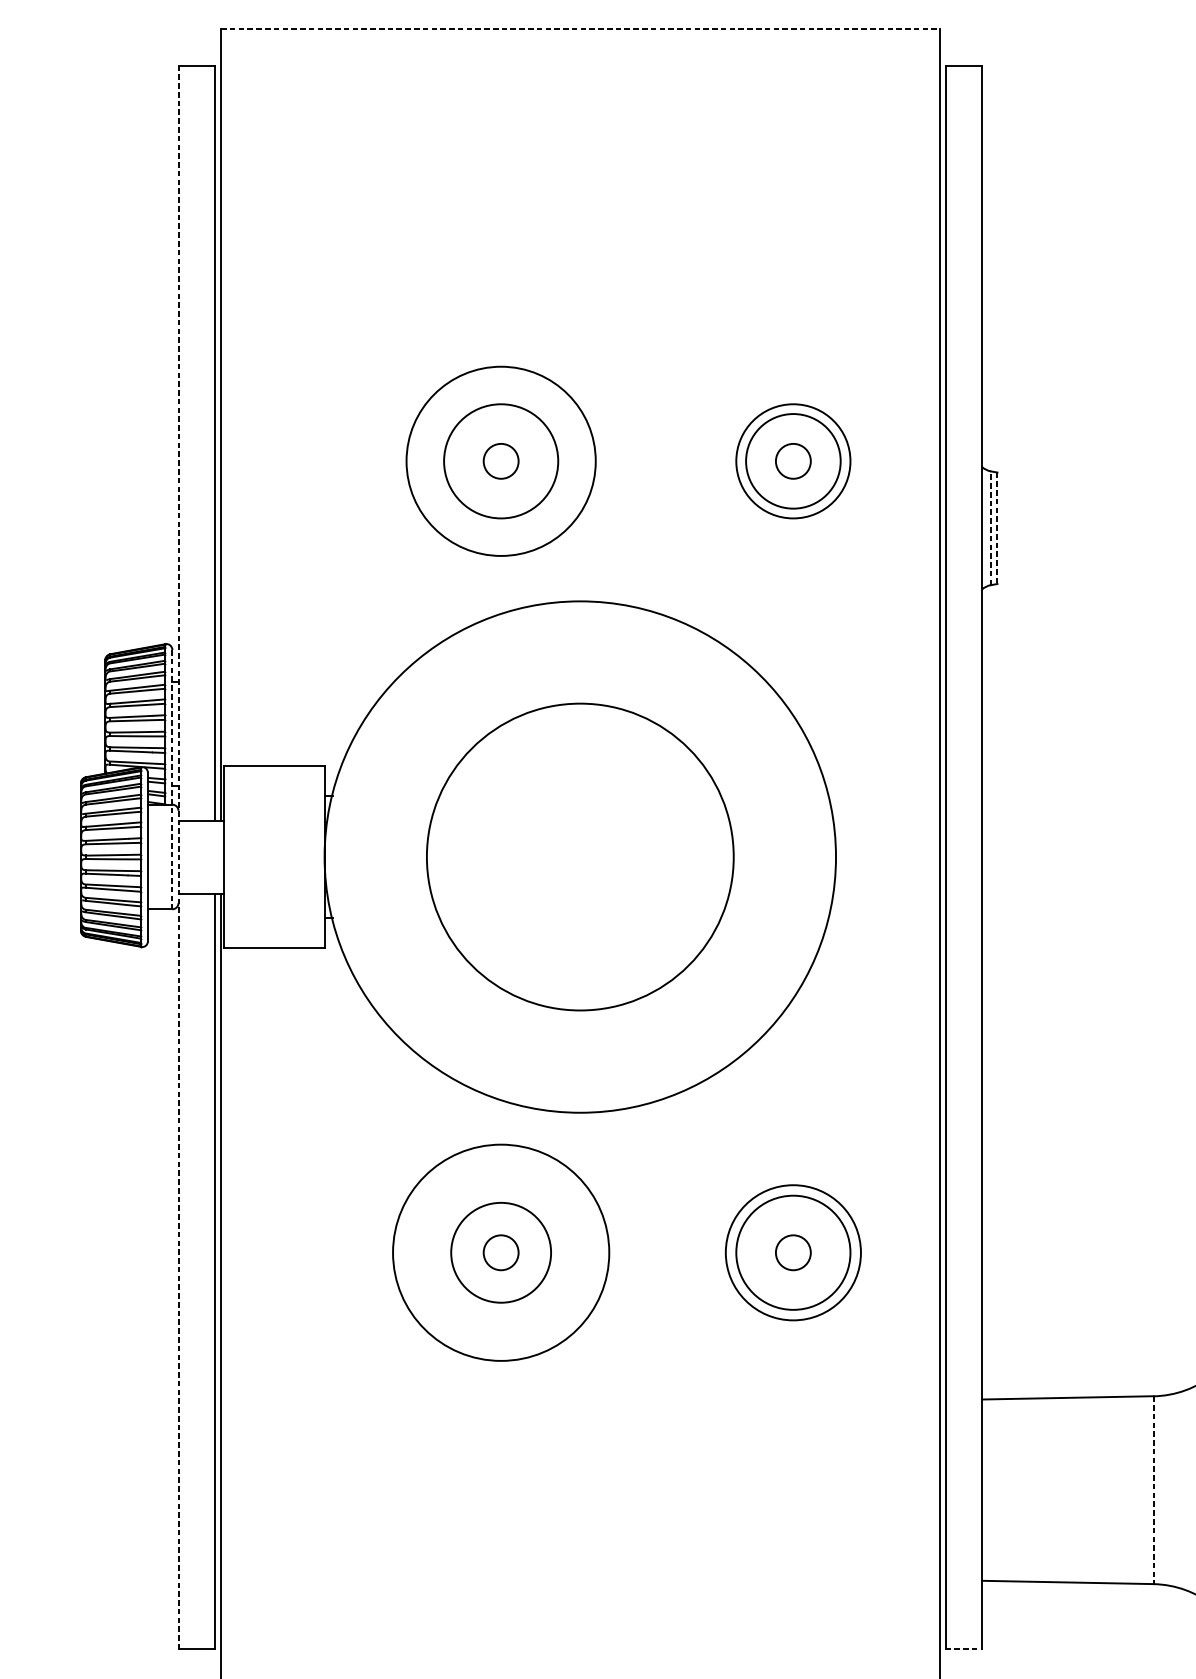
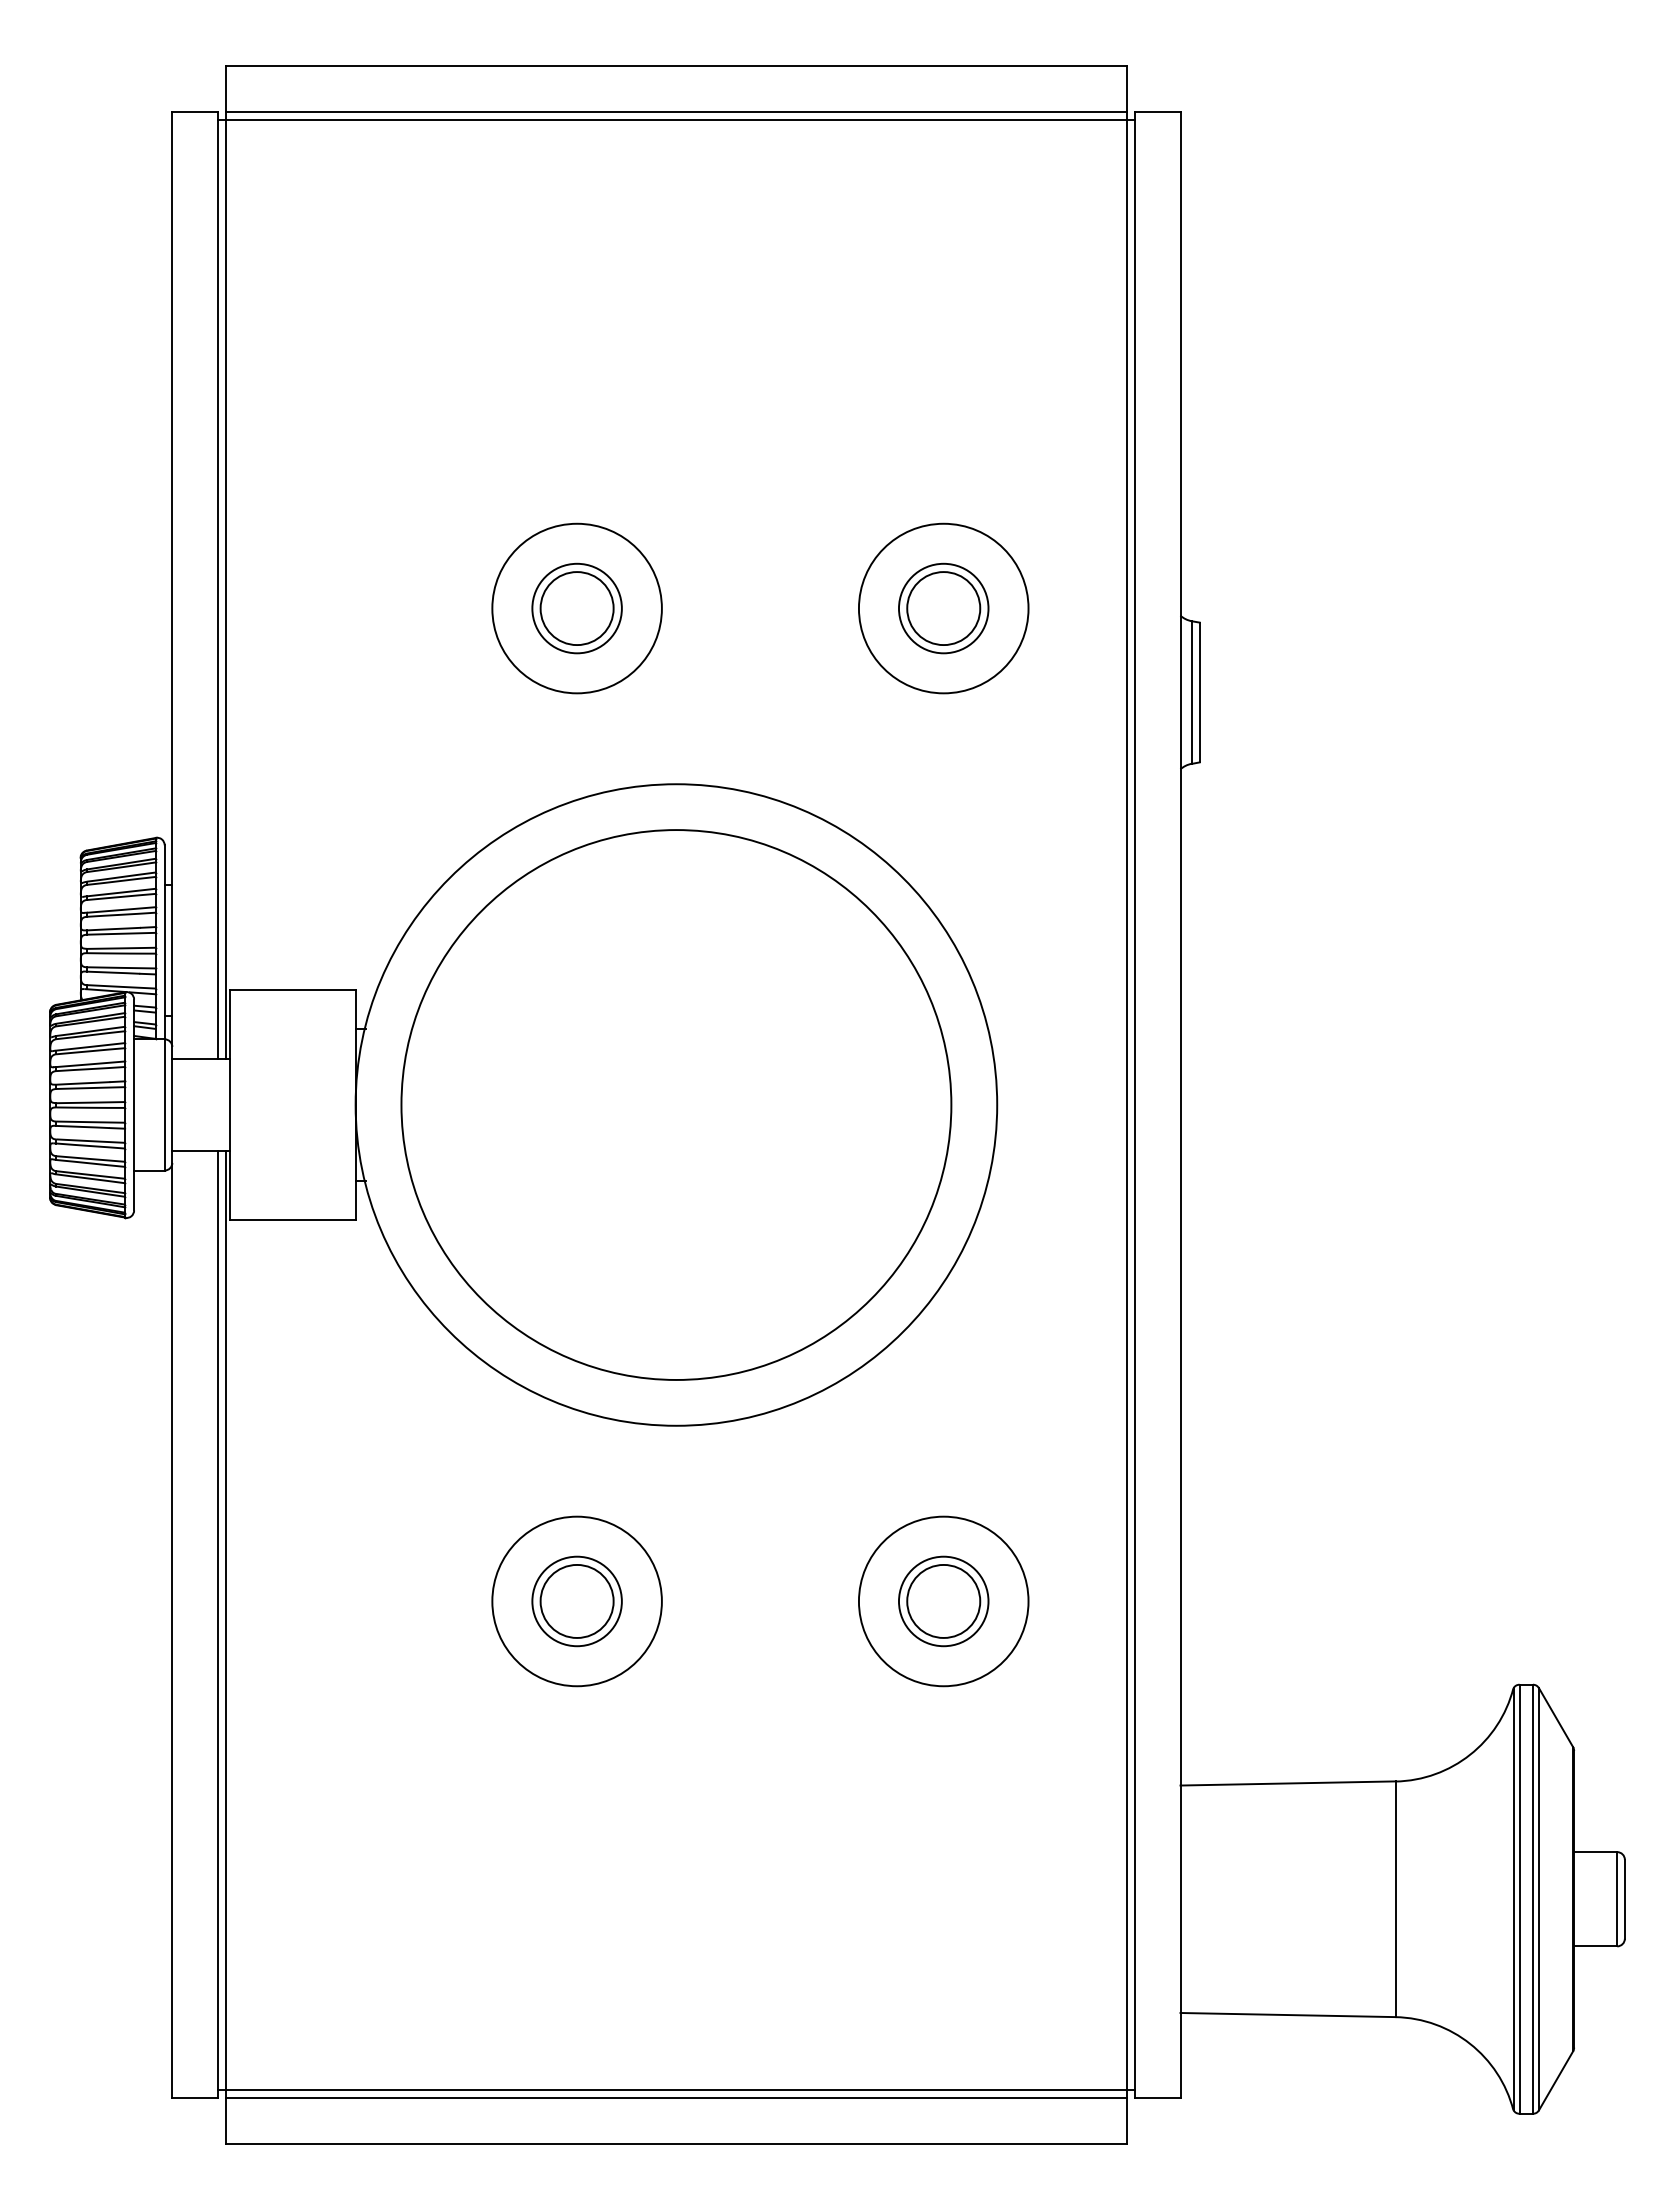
line: (580, 29) -> (676, 66), dashed -> solid
line: (580, 65) -> (676, 112), added
line: (580, 71) -> (676, 119), added
circle: (500, 461) -> (576, 608), size x0.62
circle: (500, 461) -> (576, 608), size x0.71
circle: (500, 461) -> (576, 608), size x1.67
circle: (793, 461) -> (943, 608), size x0.62
circle: (793, 461) -> (943, 608), size x1.43
circle: (793, 461) -> (943, 608), size x1.67
line: (990, 528) -> (1191, 692), dashed -> solid
line: (997, 528) -> (1199, 692), dashed -> solid
line: (172, 779) -> (164, 1007), dashed -> solid
circle: (580, 856) -> (676, 1104), size x1.43
line: (178, 857) -> (172, 1105), dashed -> solid
circle: (500, 1252) -> (576, 1600), size x1.67
circle: (500, 1252) -> (576, 1601), size x0.62
circle: (500, 1252) -> (576, 1601), size x0.71
circle: (793, 1252) -> (943, 1600), size x1.67
circle: (793, 1252) -> (943, 1601), size x0.62
line: (1153, 1490) -> (1395, 1899), dashed -> solid
line: (580, 1642) -> (676, 2090), added
line: (580, 1648) -> (676, 2097), added
line: (963, 1648) -> (1157, 2097), dashed -> solid

